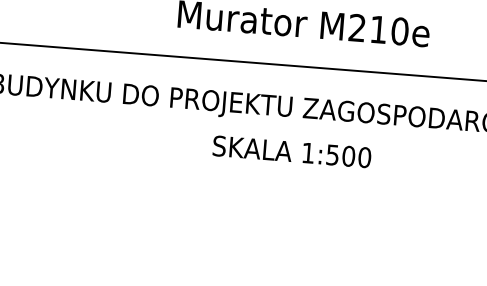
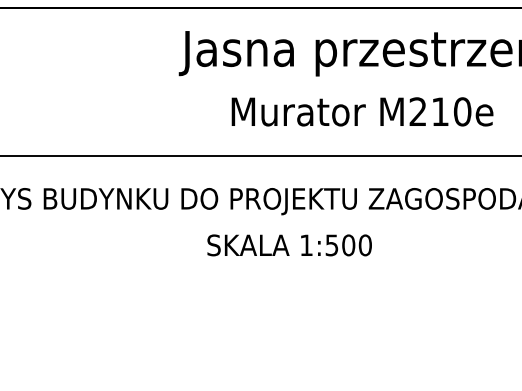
text: (291, 151) -> (289, 245), moved

